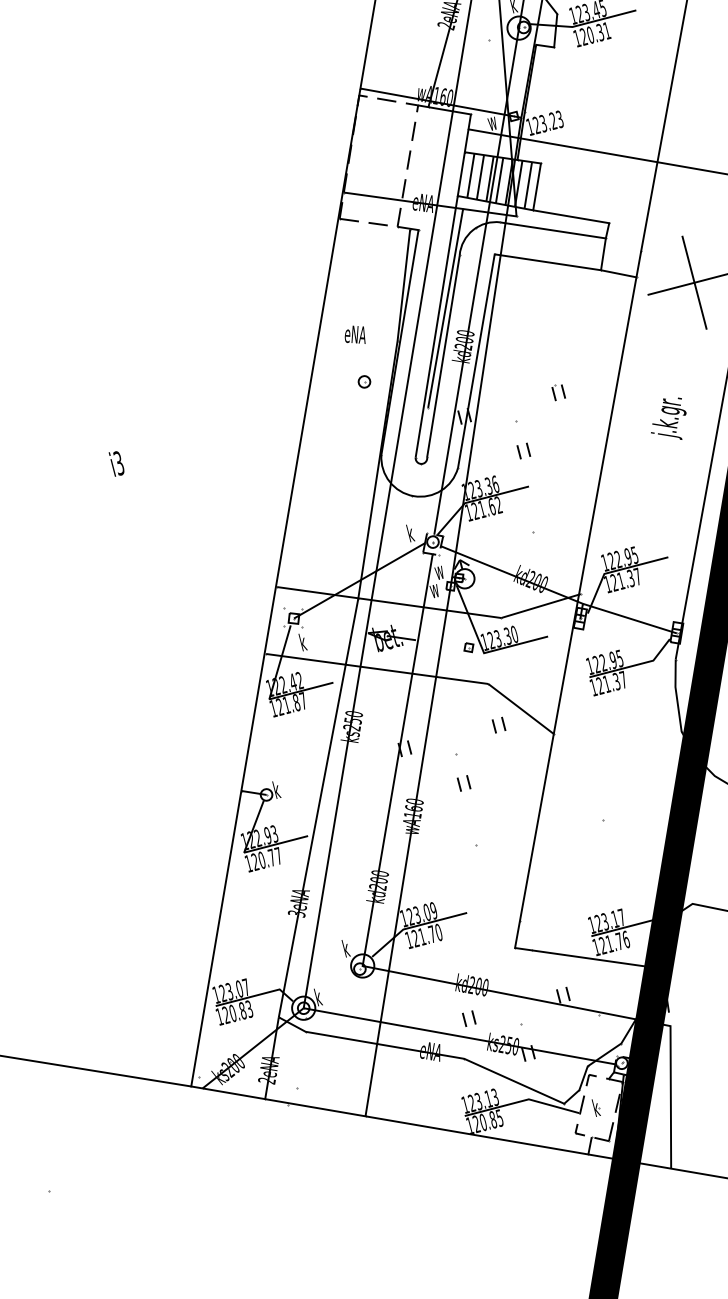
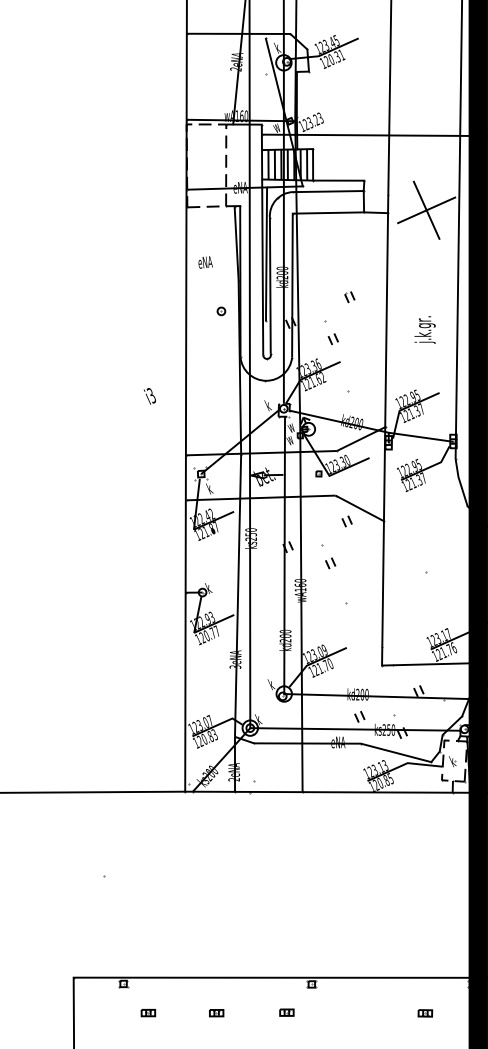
text: (355, 334) -> (205, 262), moved
text: (668, 416) -> (424, 329), moved
text: (115, 464) -> (149, 396), moved

